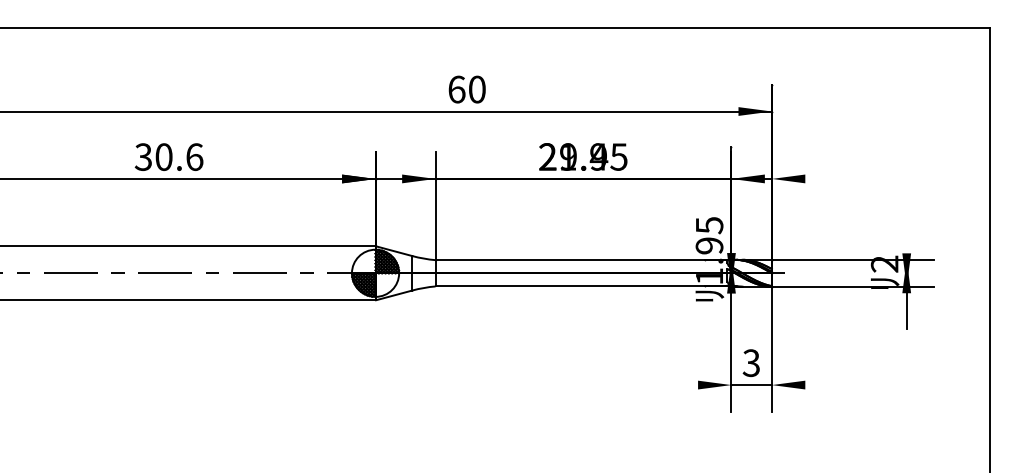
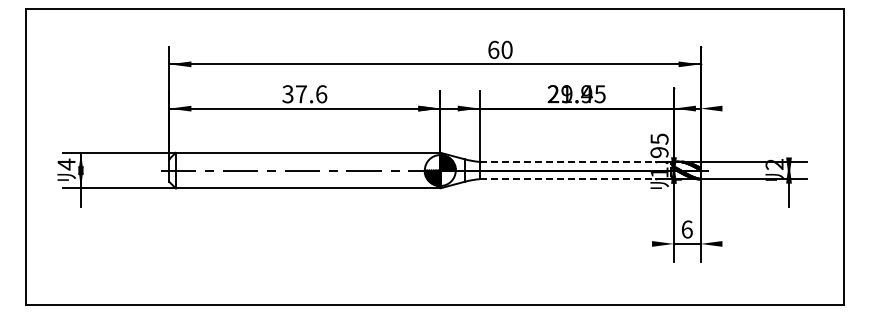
text: (164, 157) -> (301, 94), 30.6 -> 37.6
line: (583, 259) -> (576, 161), solid -> dashed
line: (584, 286) -> (577, 179), solid -> dashed
text: (750, 363) -> (686, 229), 3 -> 6

